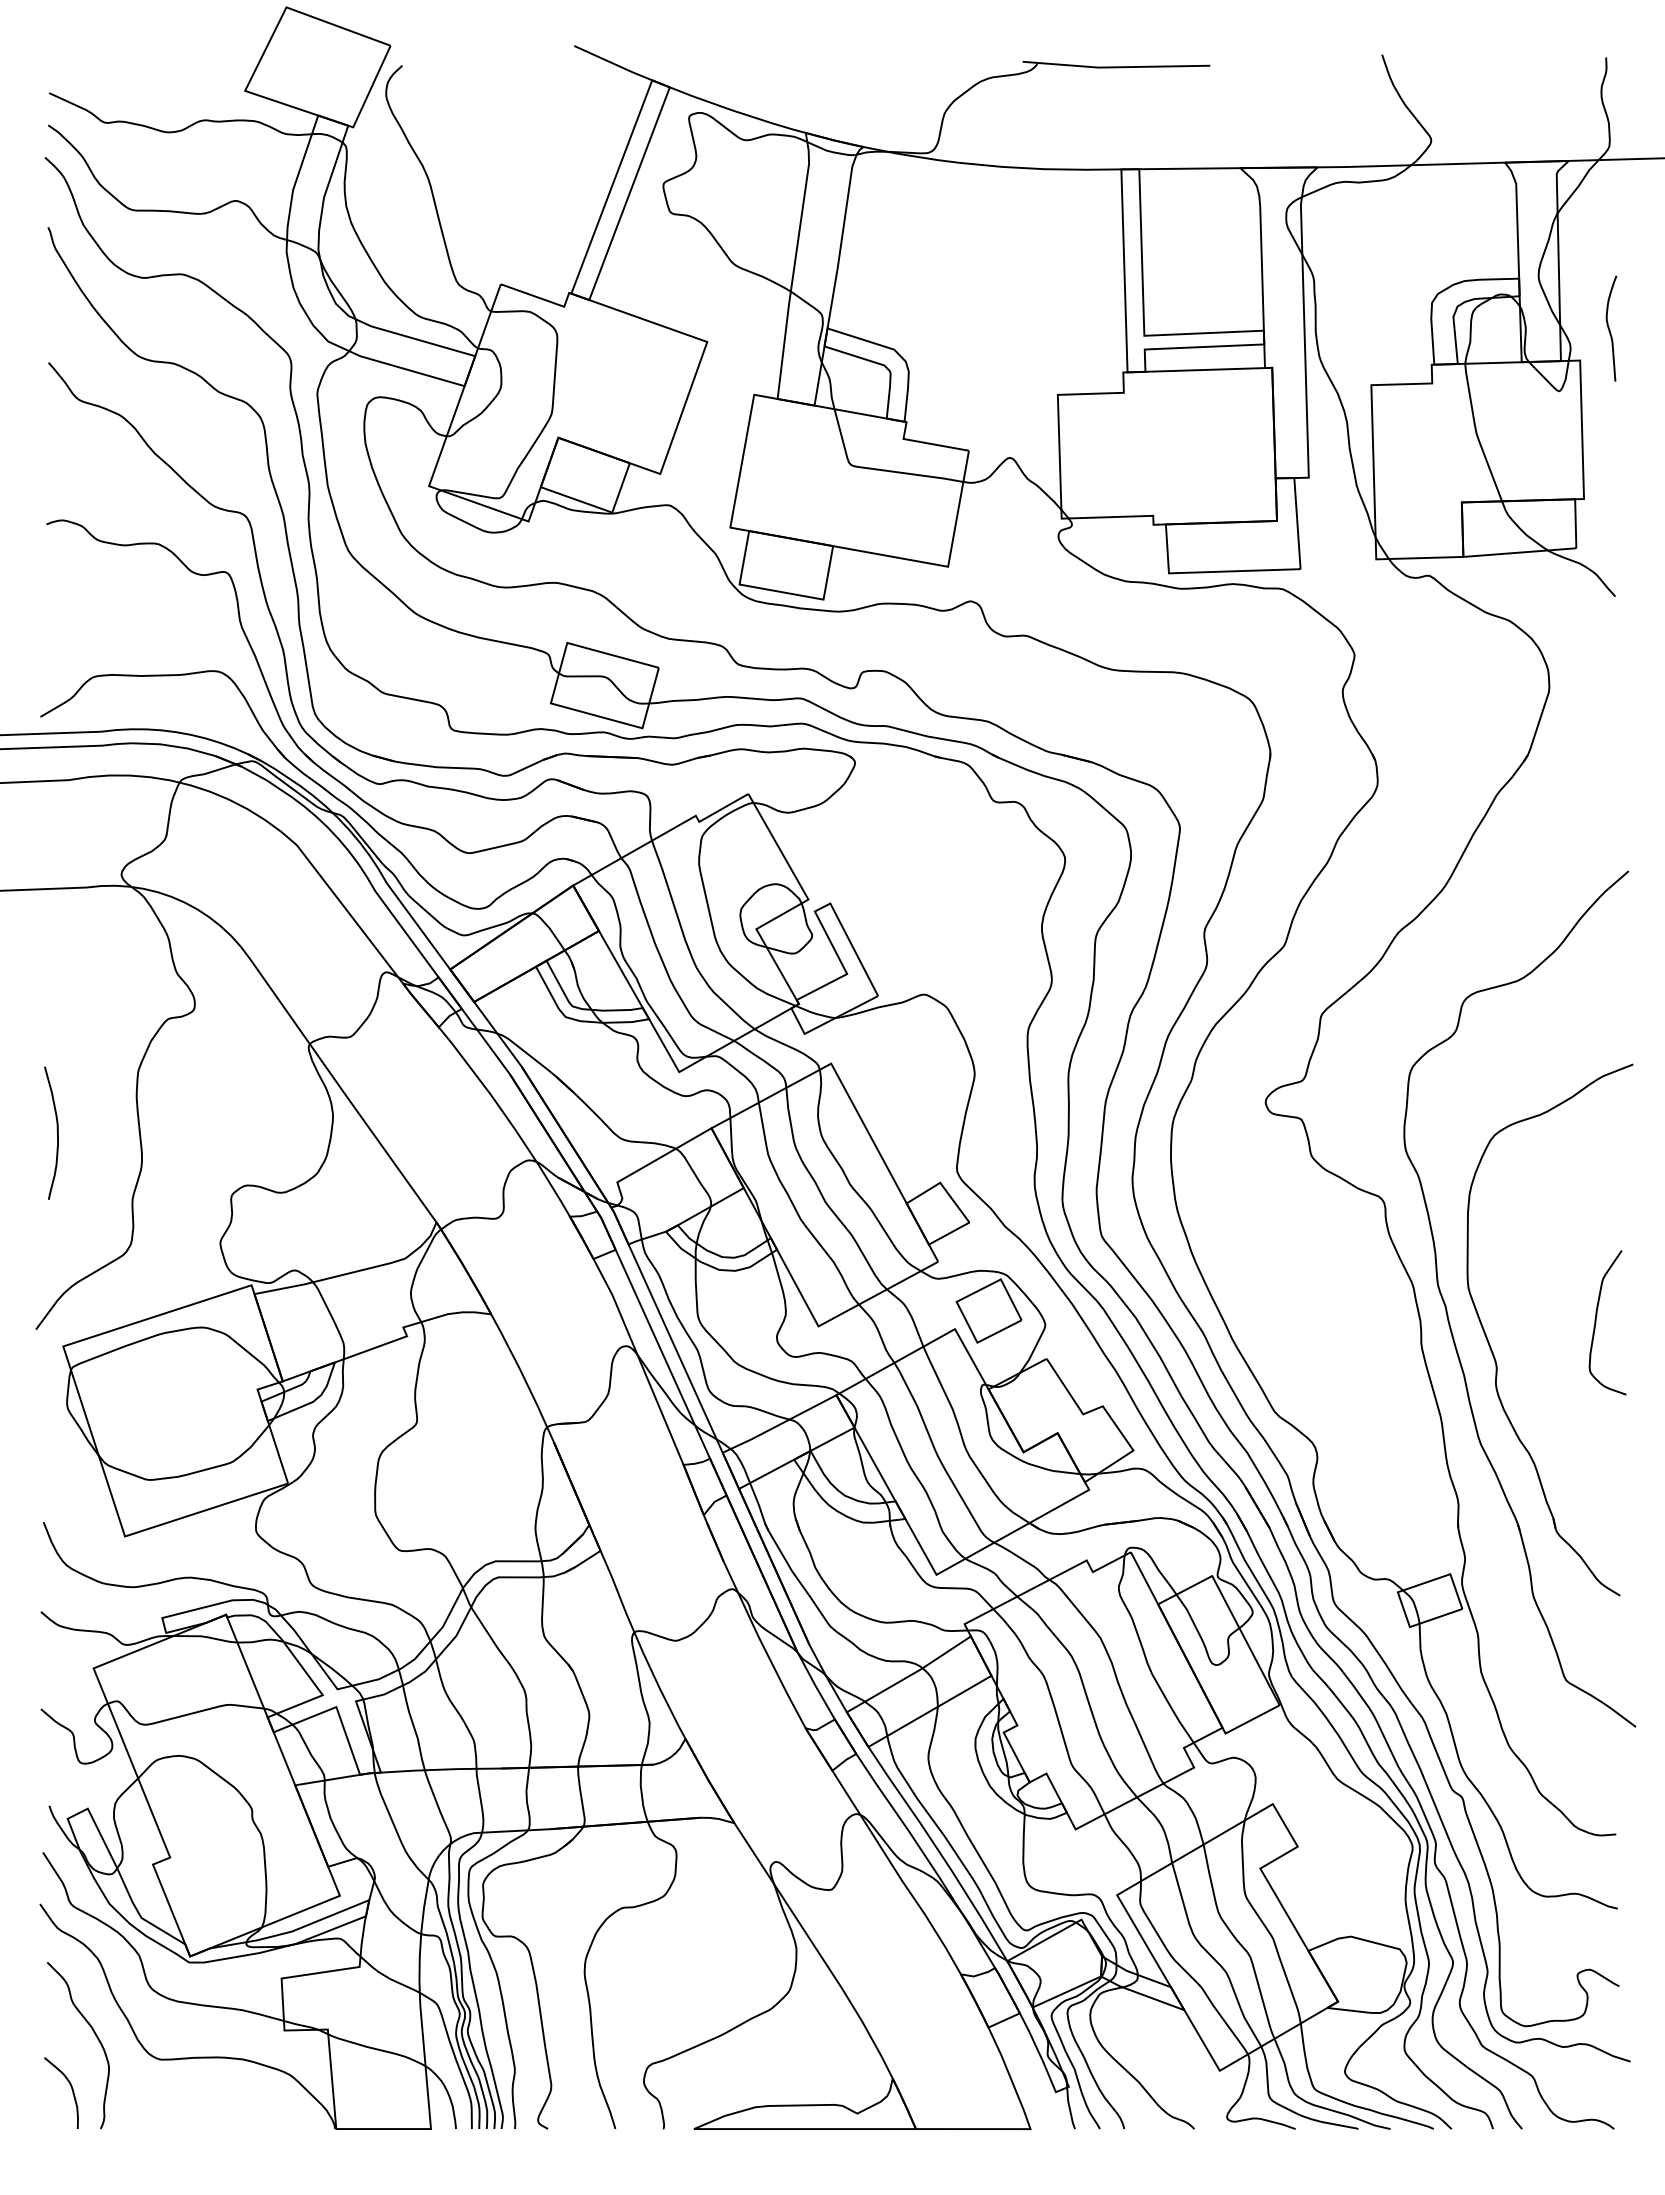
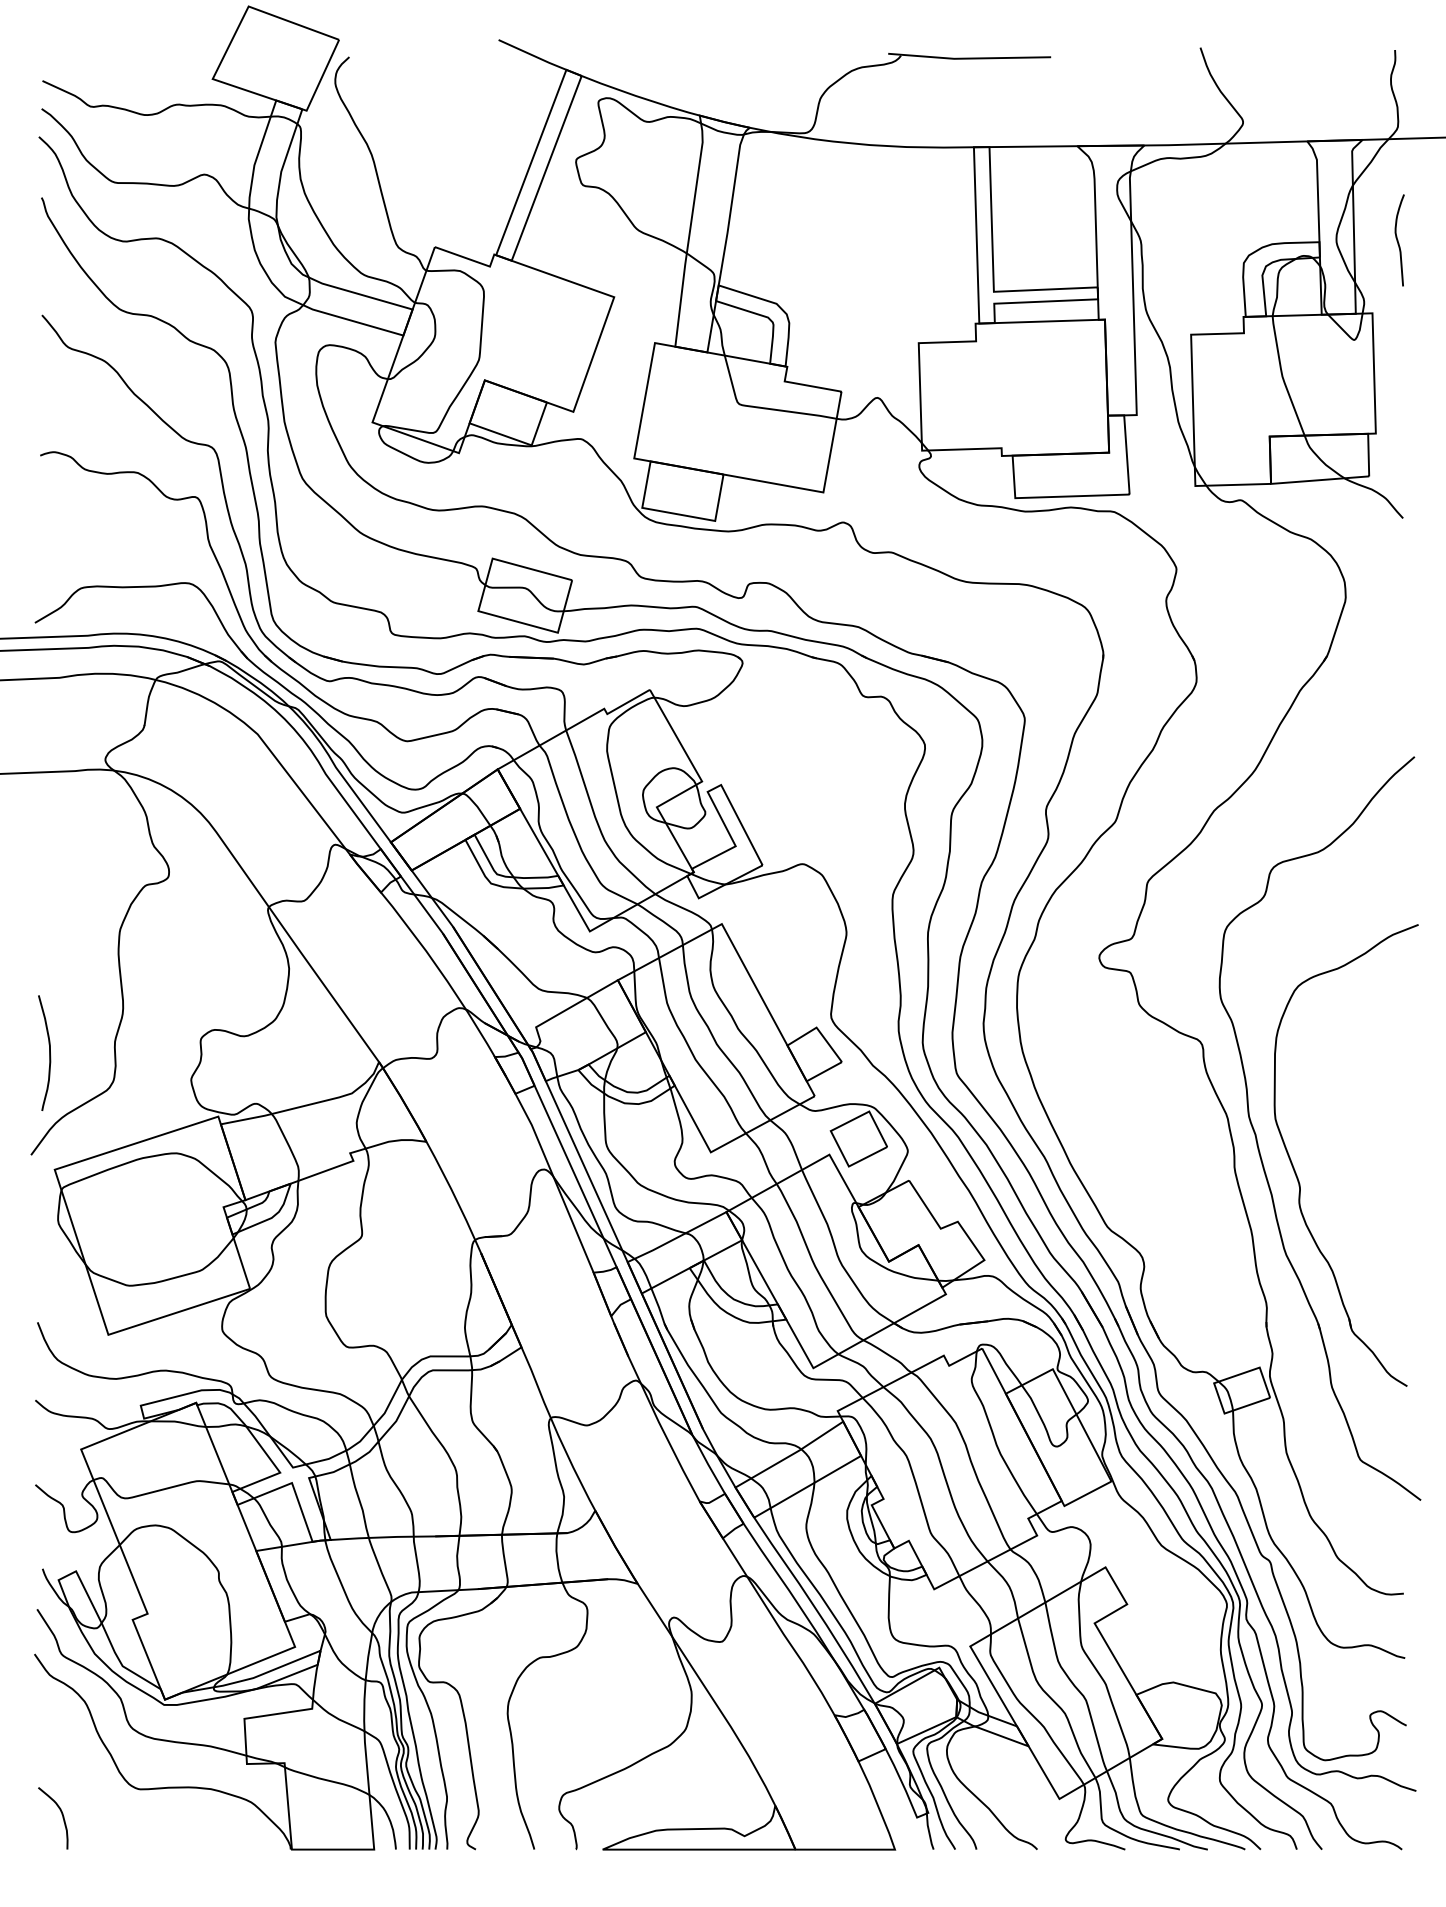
curve: (1610, 329) -> (1398, 241), moved
curve: (56, 1130) -> (48, 1050), moved
curve: (1596, 1322) -> (1386, 1148), removed
curve: (95, 2036) -> (82, 1769), removed

